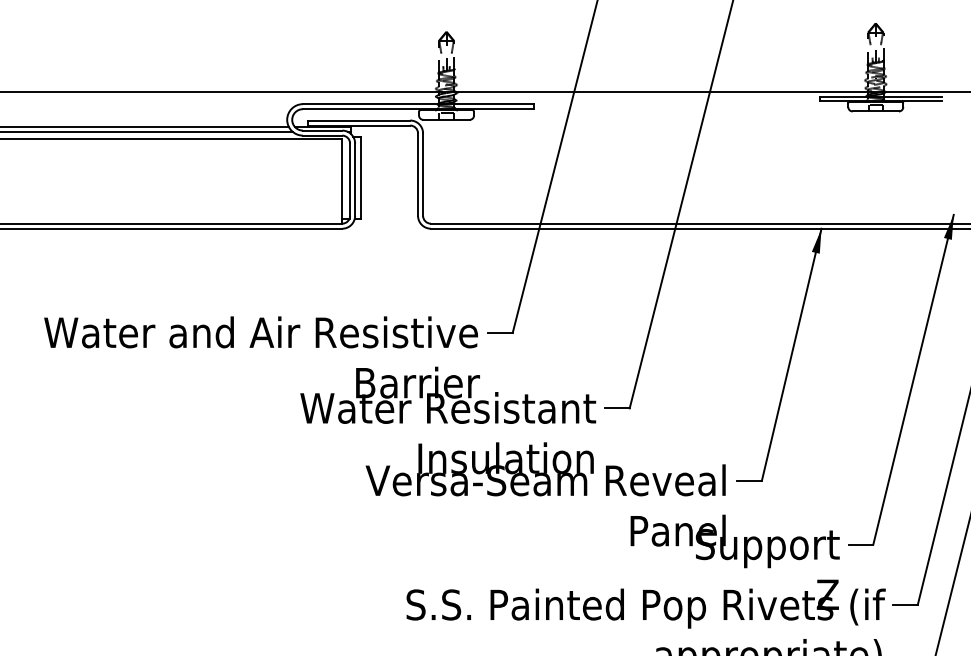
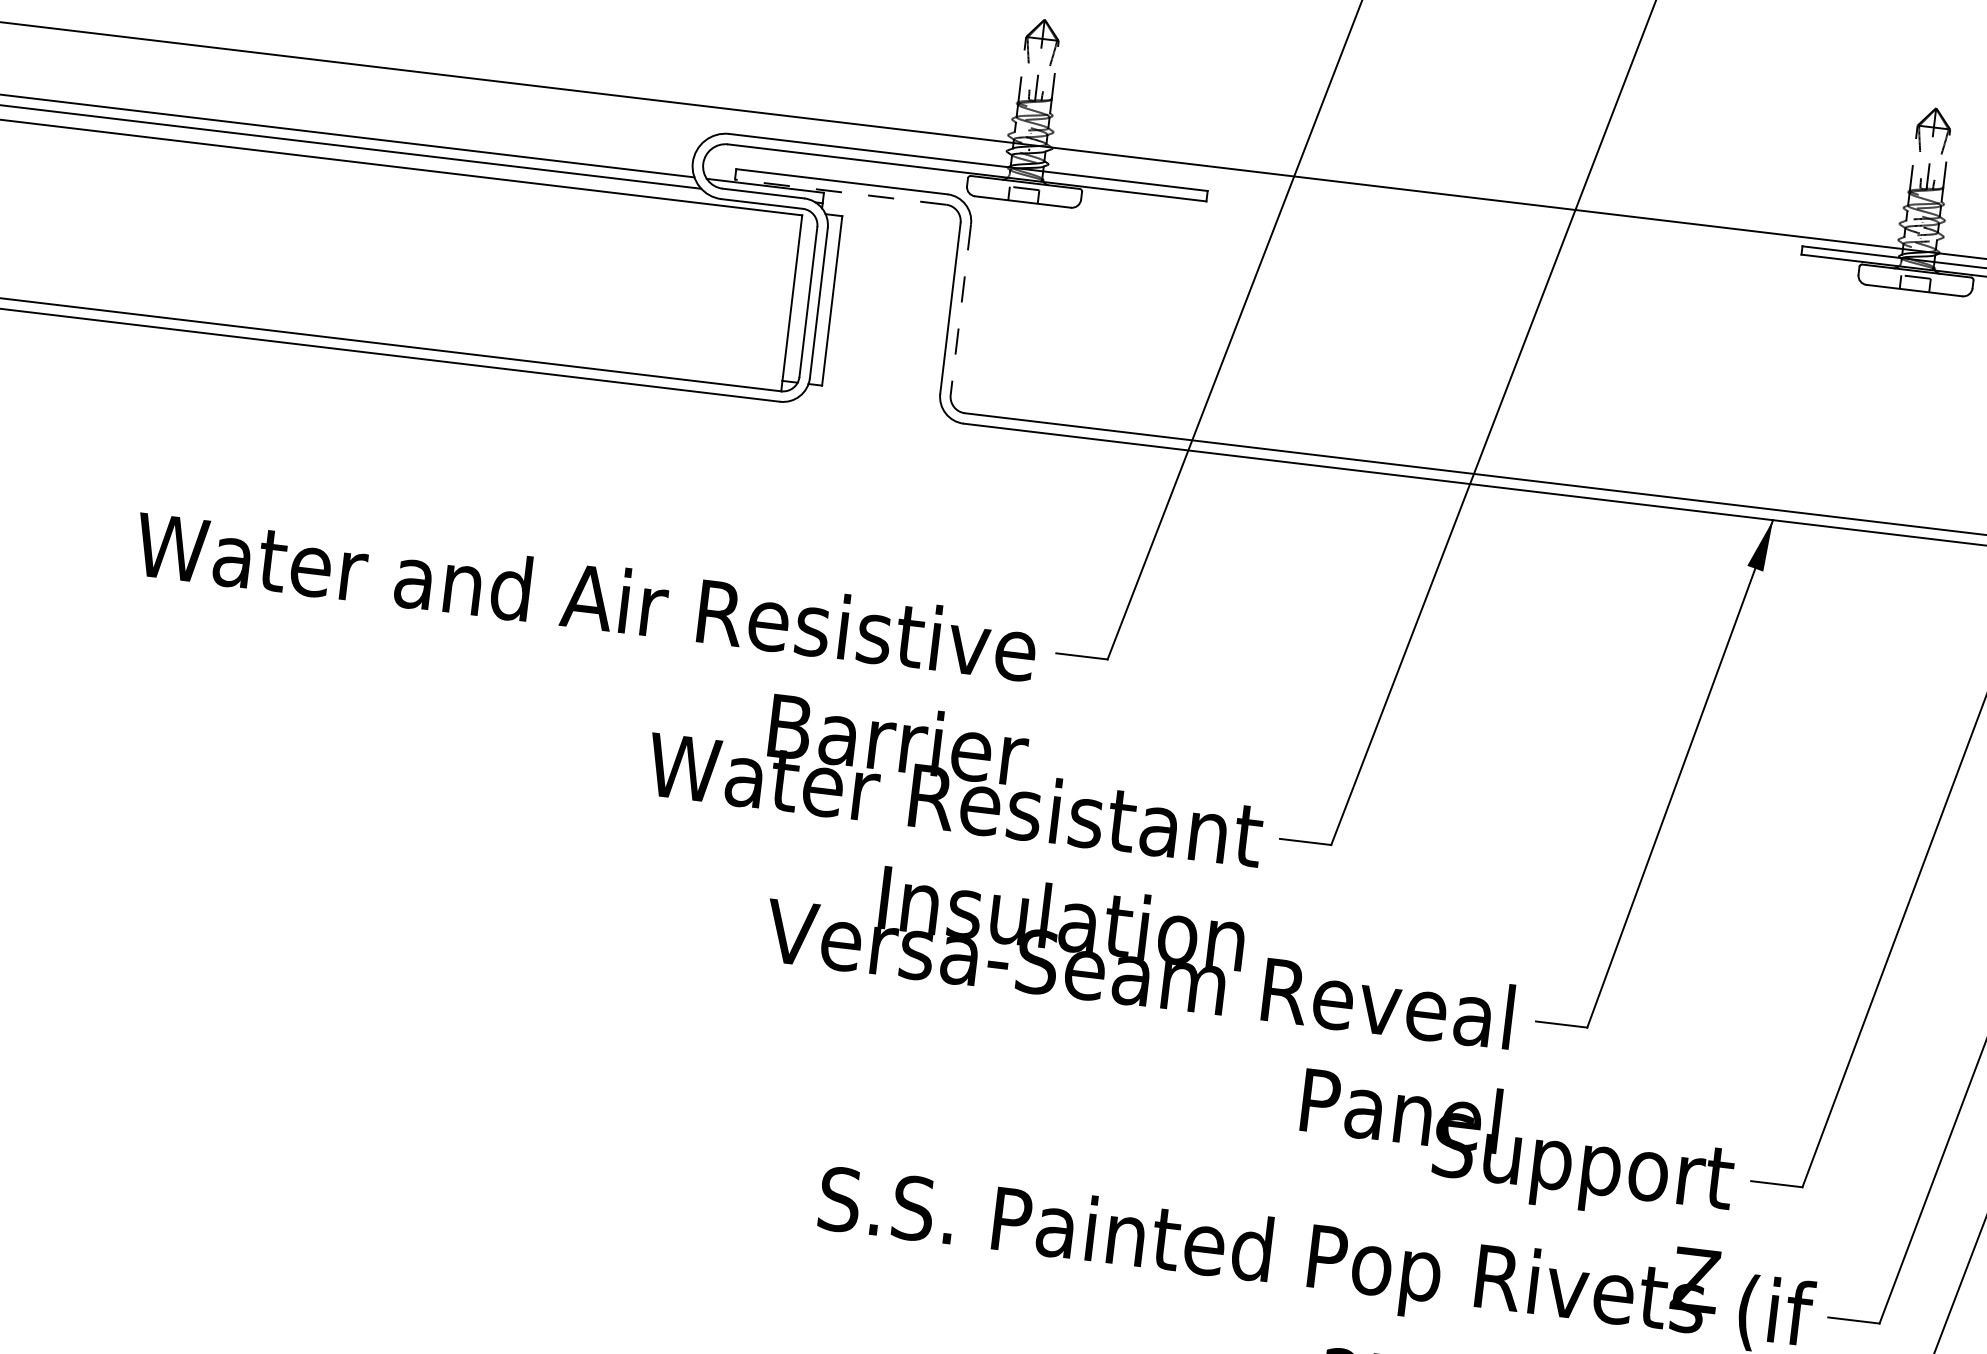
line: (359, 125) -> (841, 192), solid -> dashed
line: (423, 175) -> (961, 311), solid -> dashed

